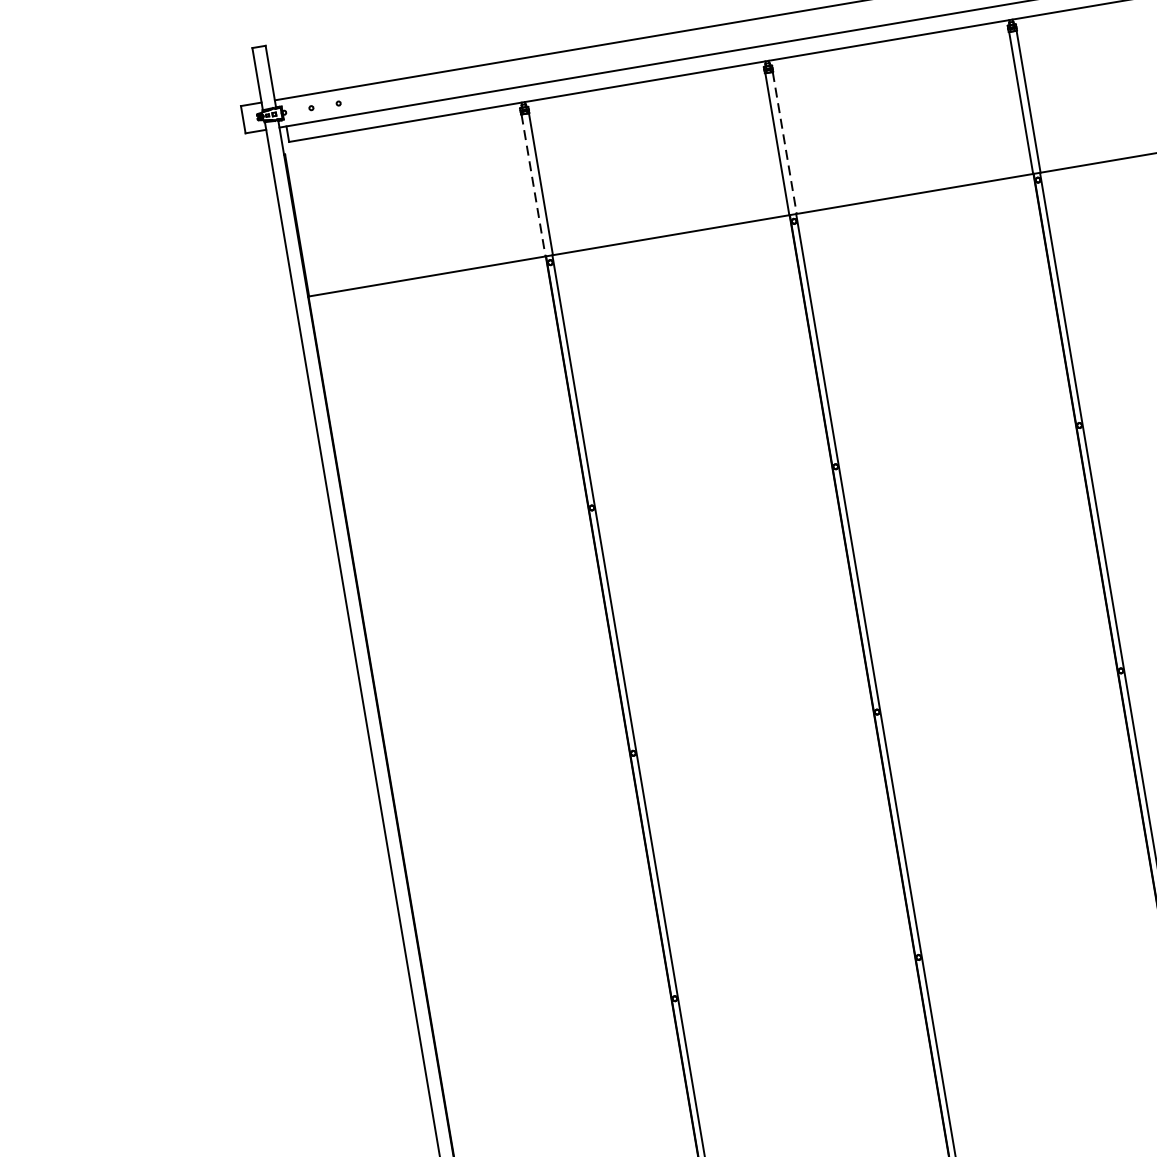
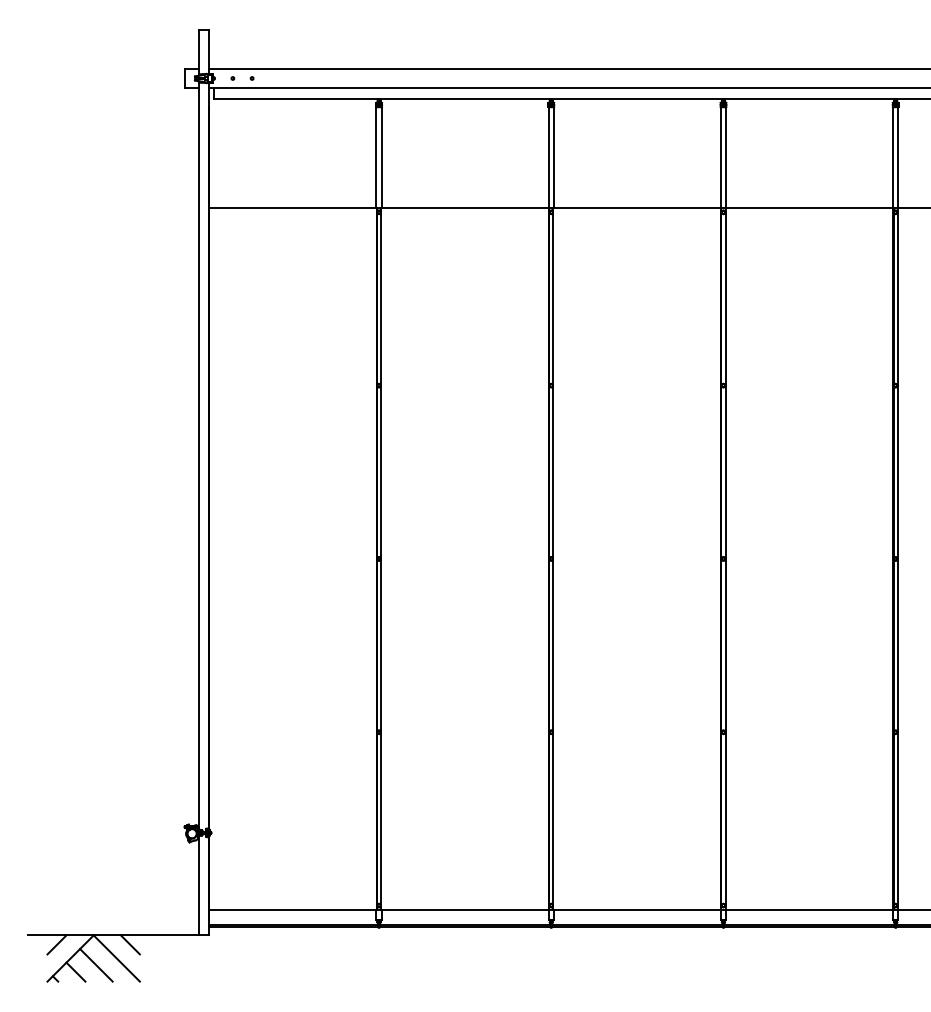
line: (784, 143) -> (553, 157), dashed -> solid
line: (533, 185) -> (376, 157), dashed -> solid

